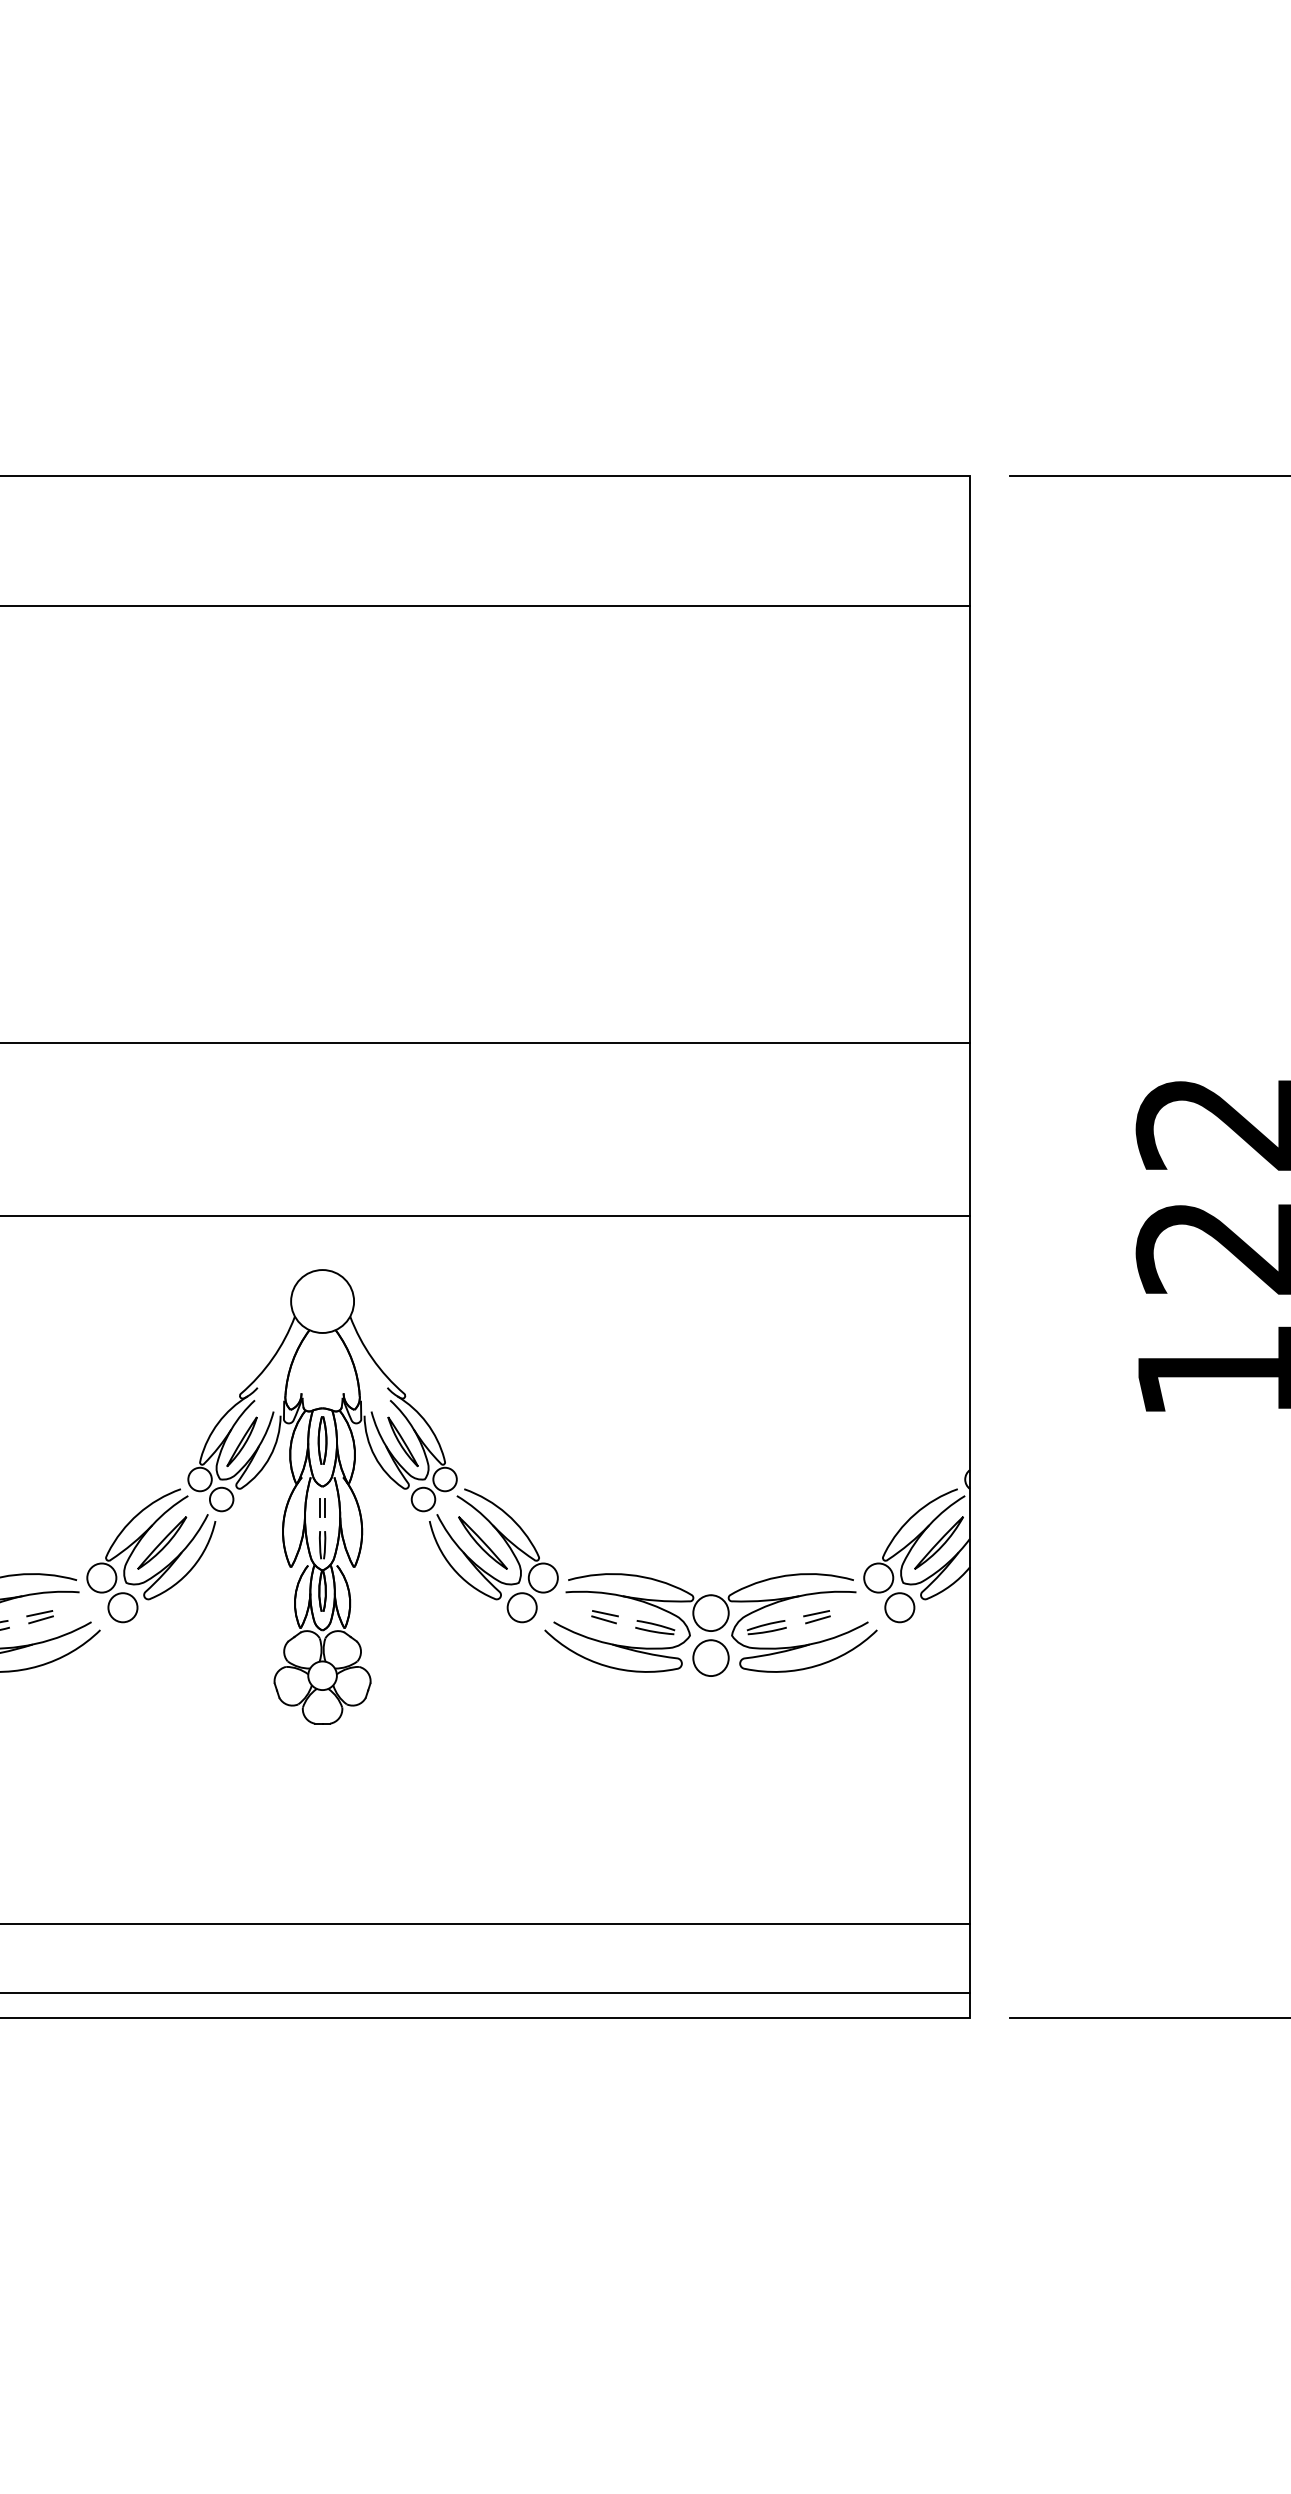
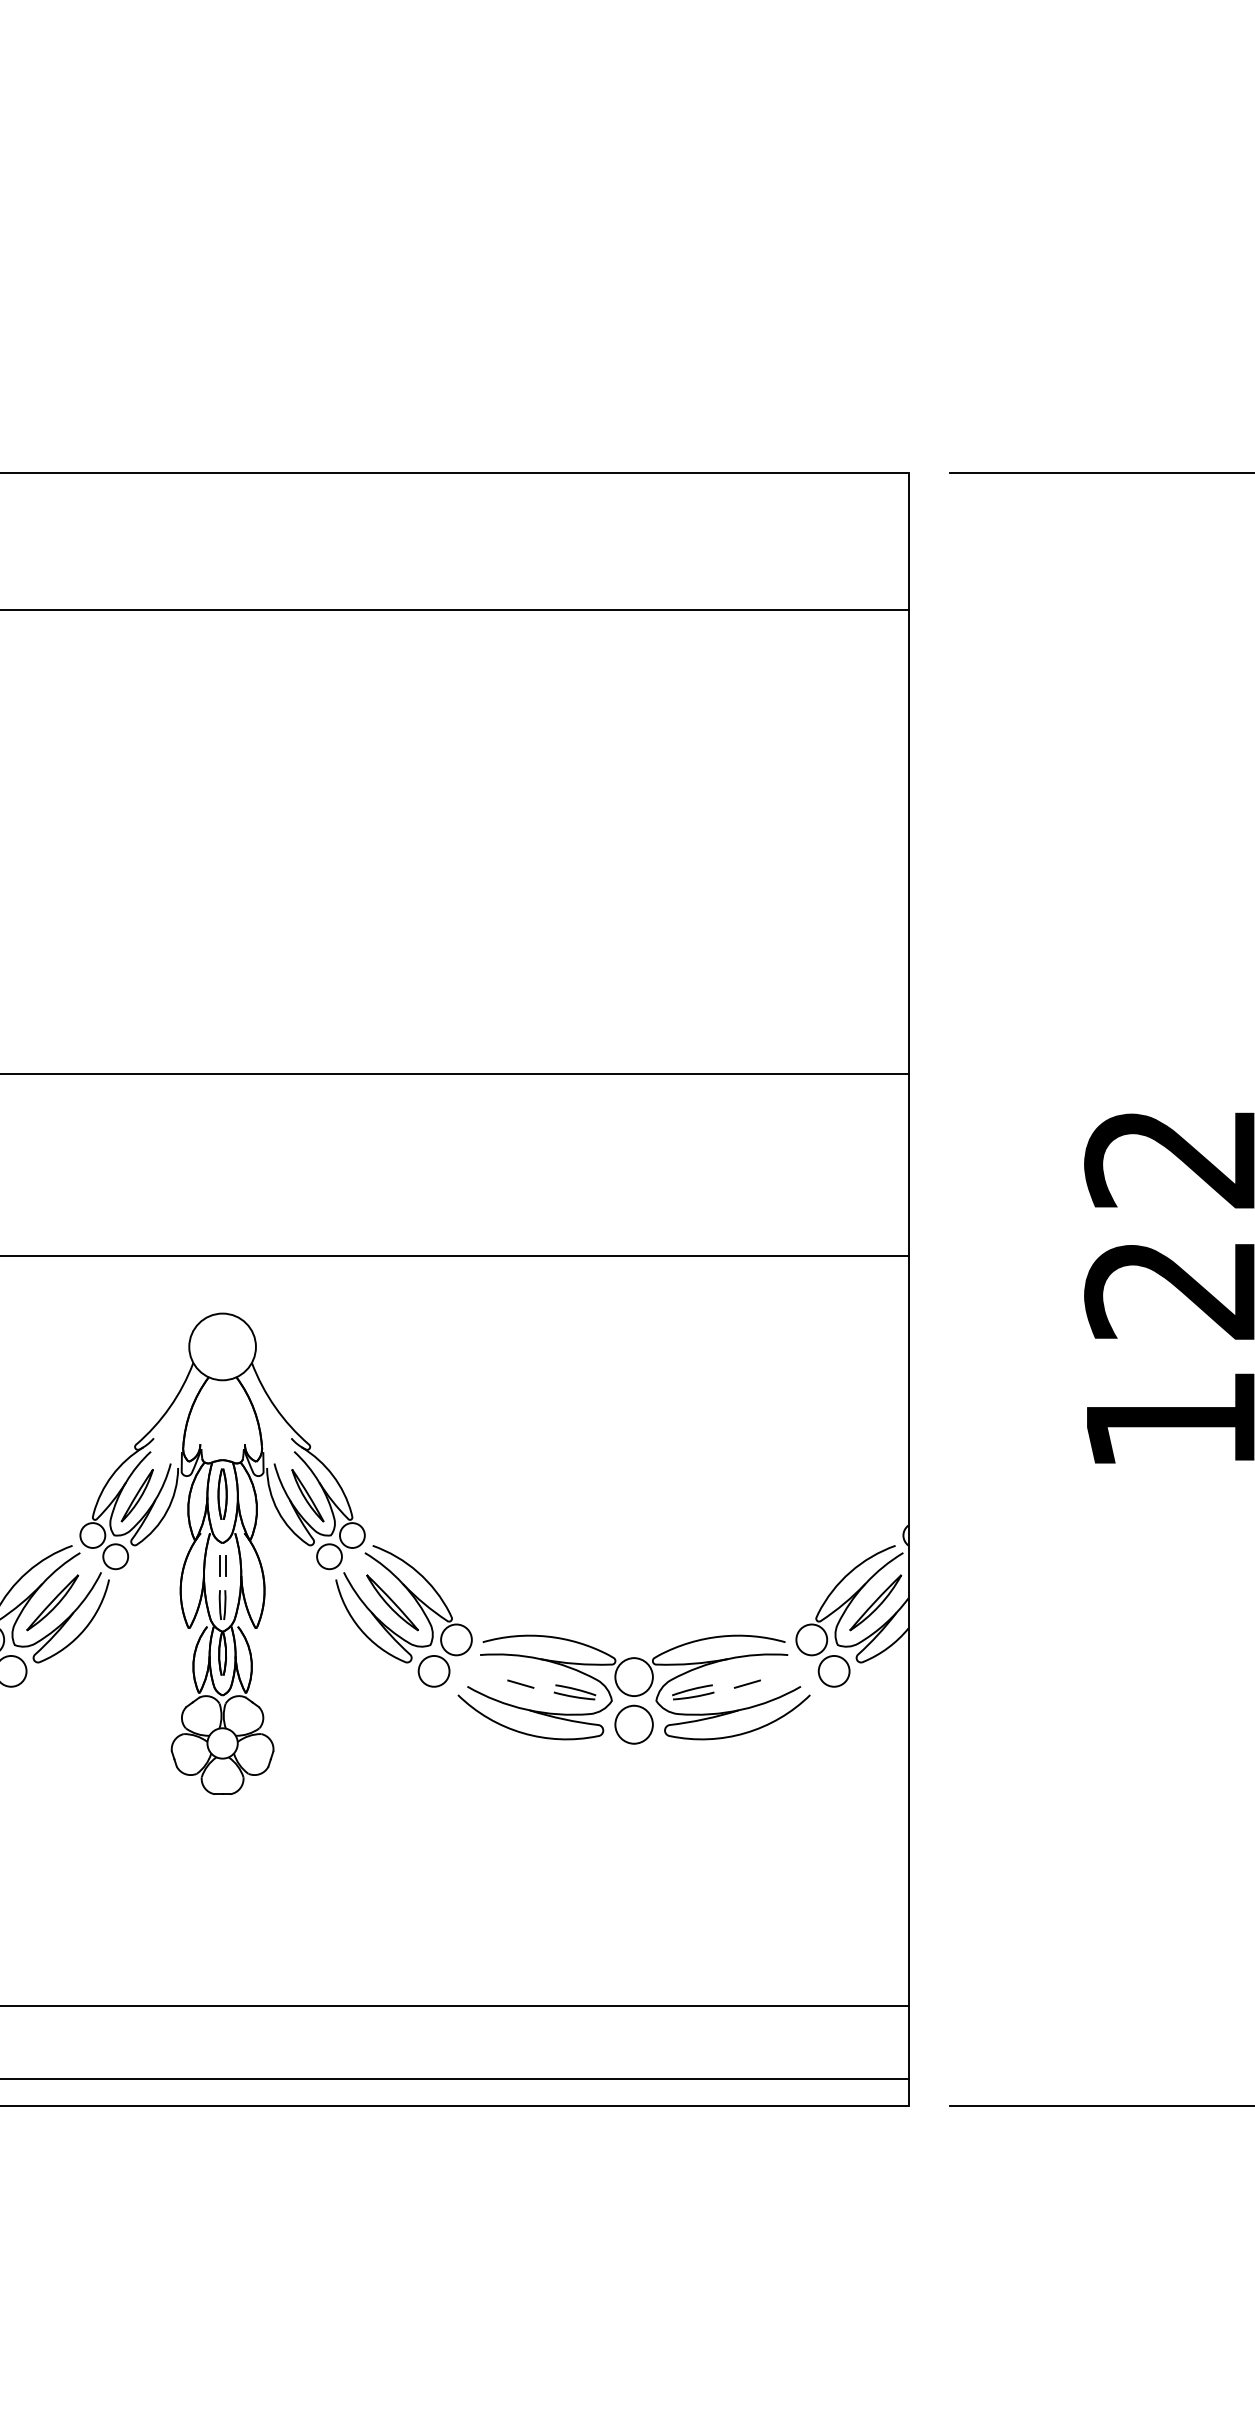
line: (605, 1613) -> (522, 1677), removed
line: (816, 1613) -> (745, 1677), removed

